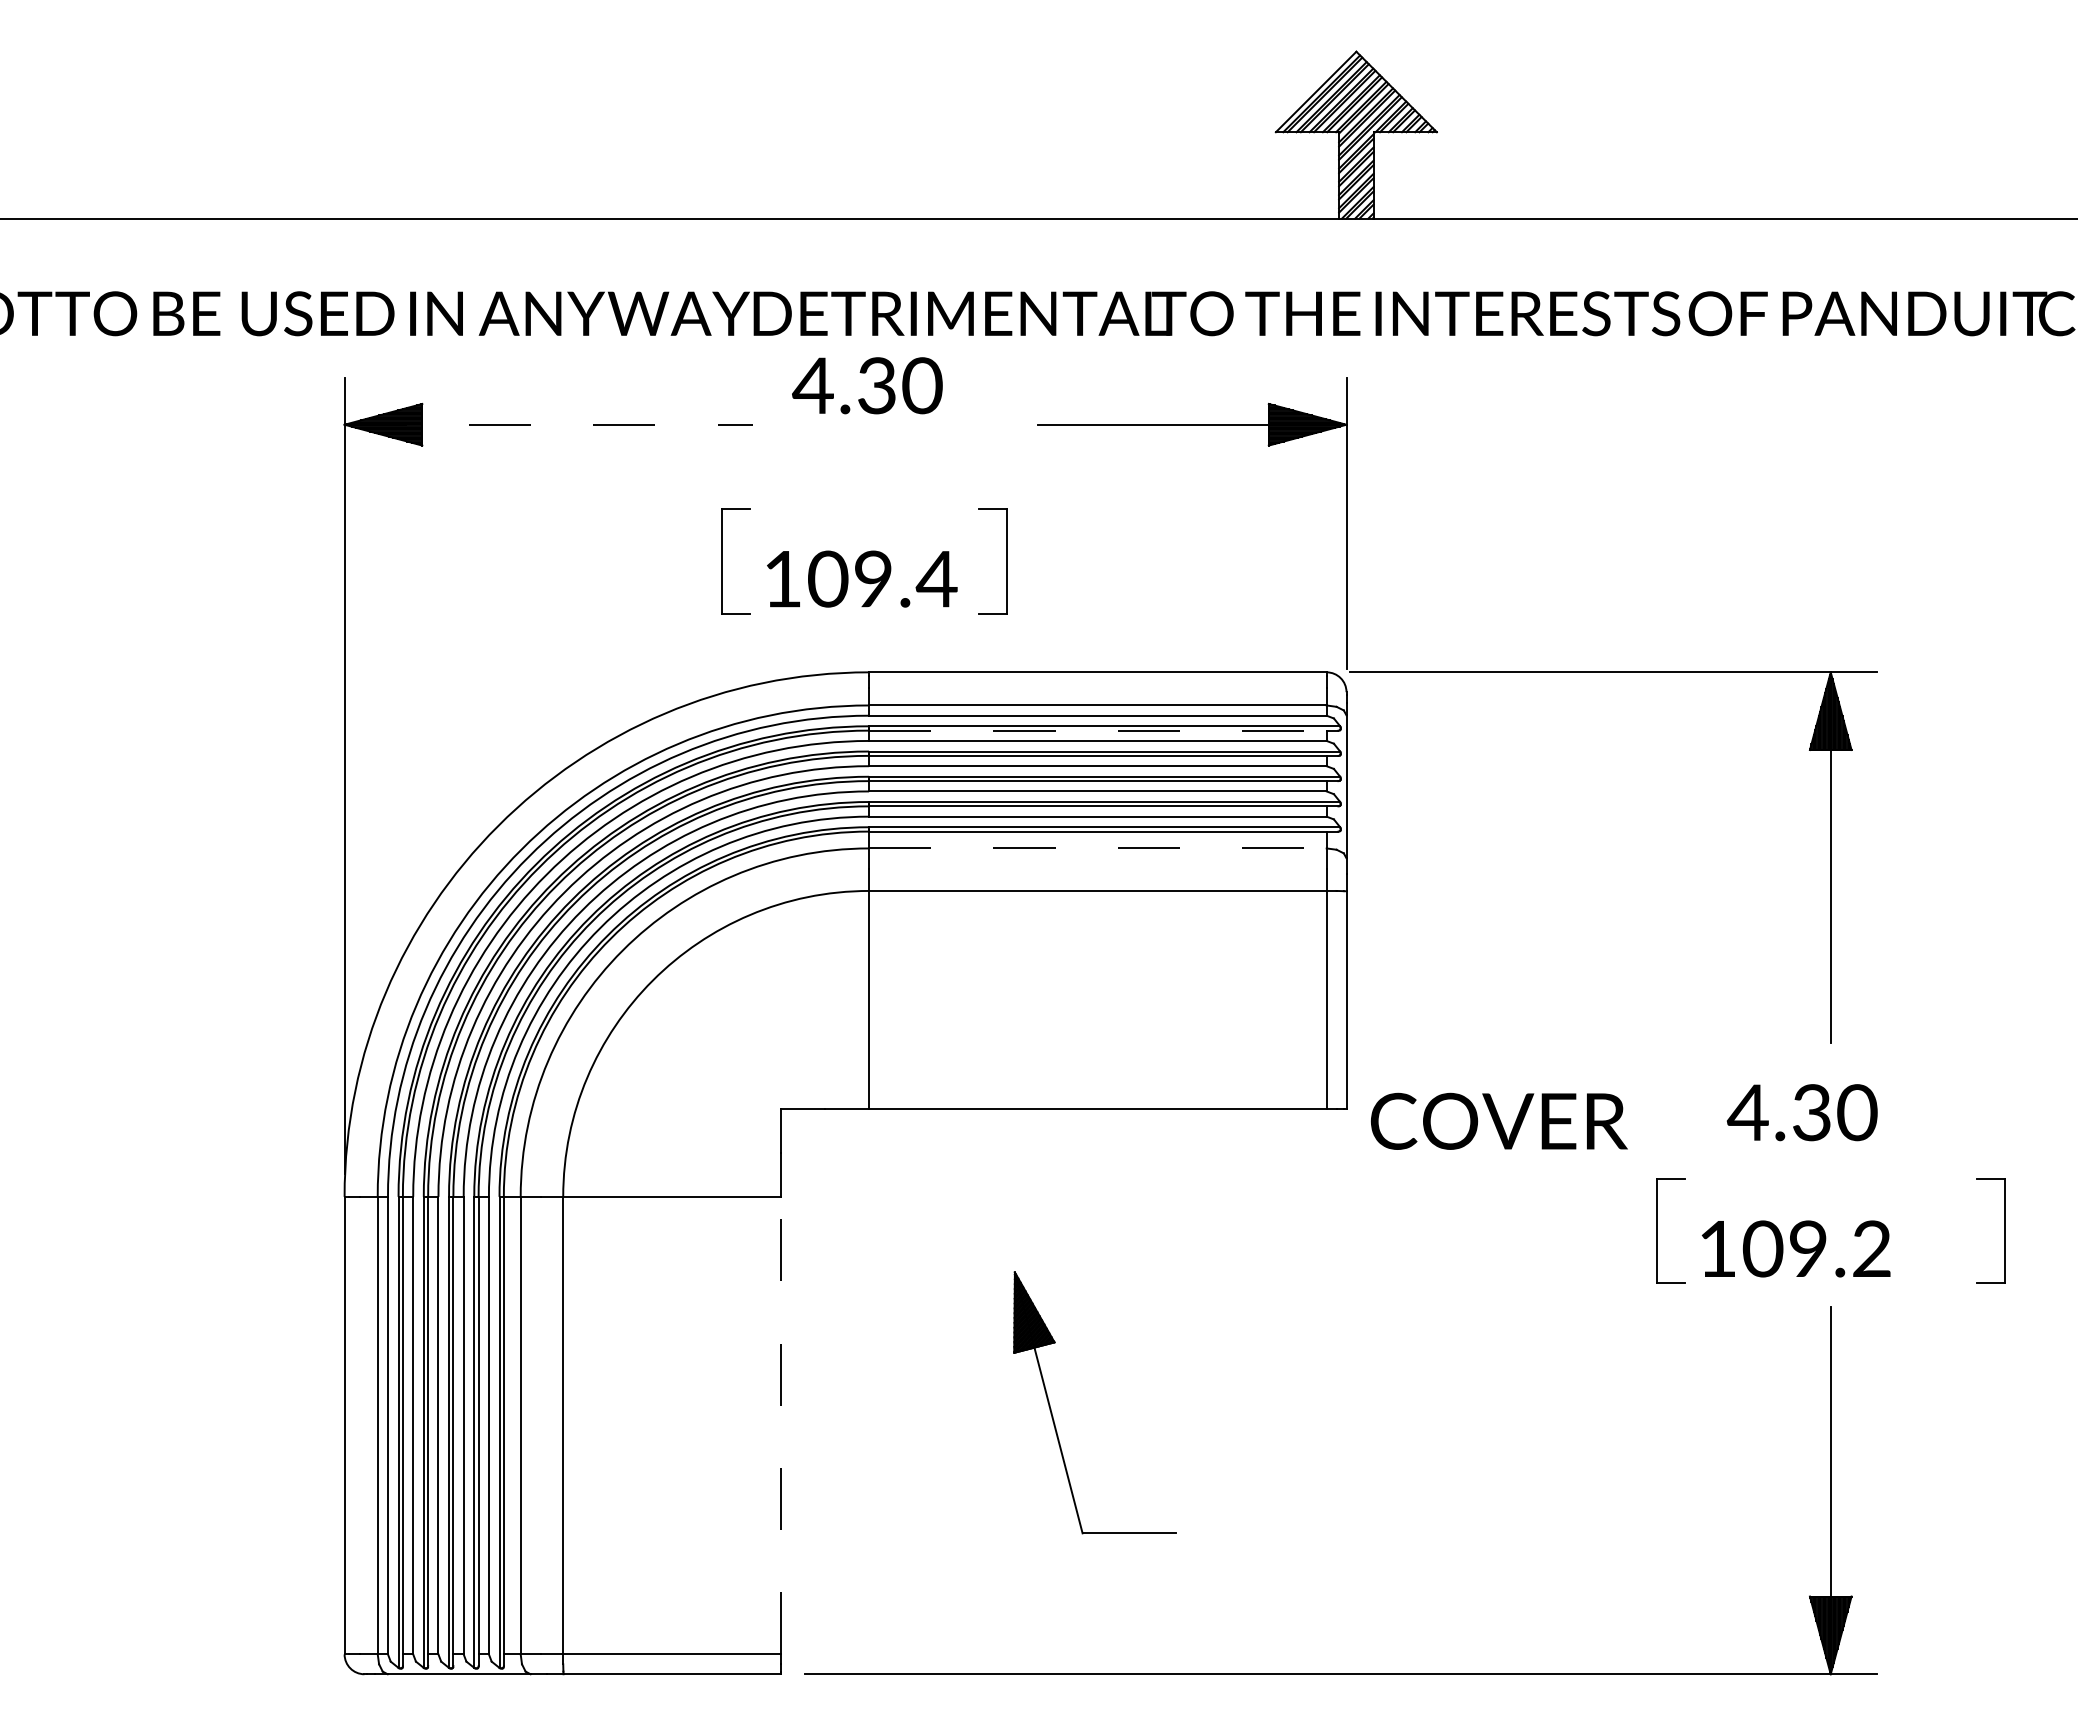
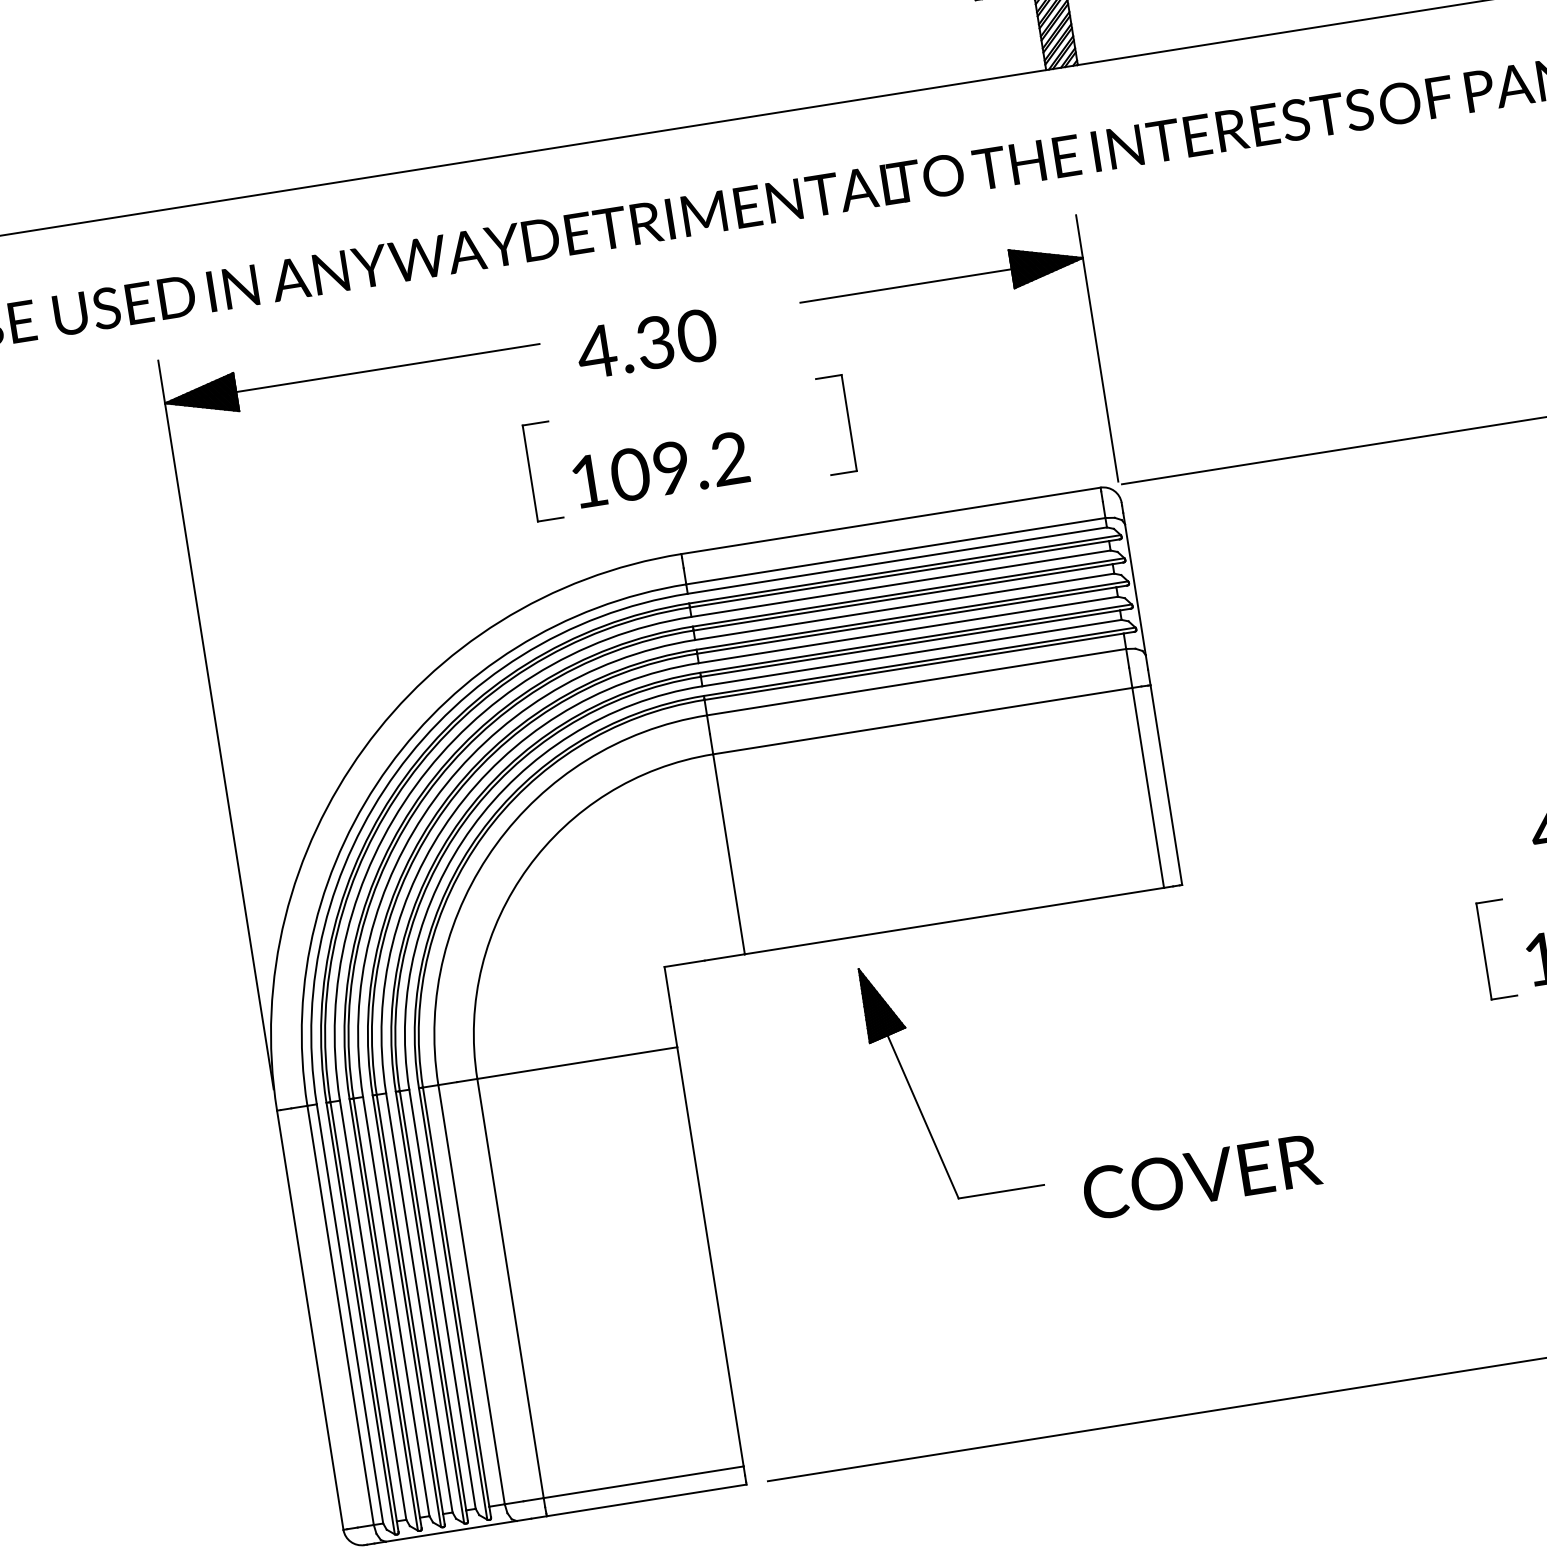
text: (867, 385) -> (646, 343), moved
line: (549, 424) -> (352, 373), dashed -> solid
part: (1006, 561) -> (848, 423), moved
text: (936, 578) -> (729, 458), 109.4 -> 109.2
line: (1097, 730) -> (899, 574), dashed -> solid
line: (1097, 848) -> (916, 682), dashed -> solid
text: (1498, 1120) -> (1201, 1176), moved
part: (1052, 1412) -> (913, 1092), moved
line: (781, 1425) -> (710, 1256), dashed -> solid

